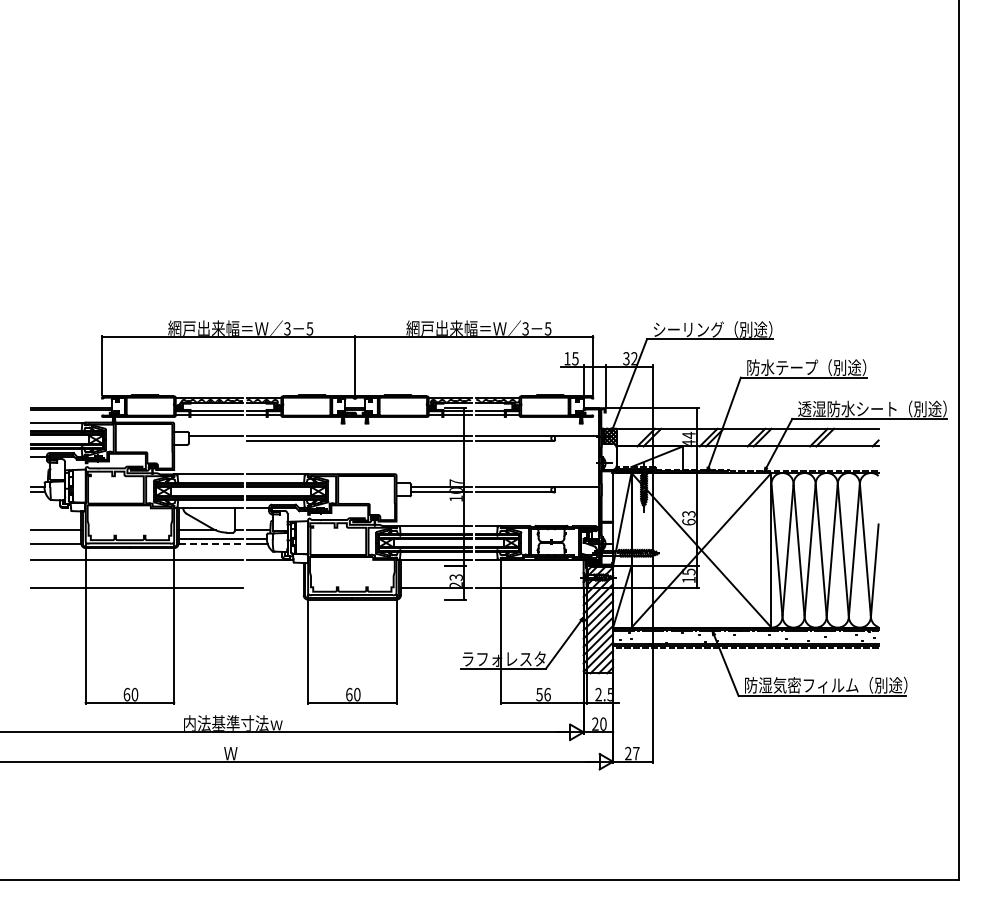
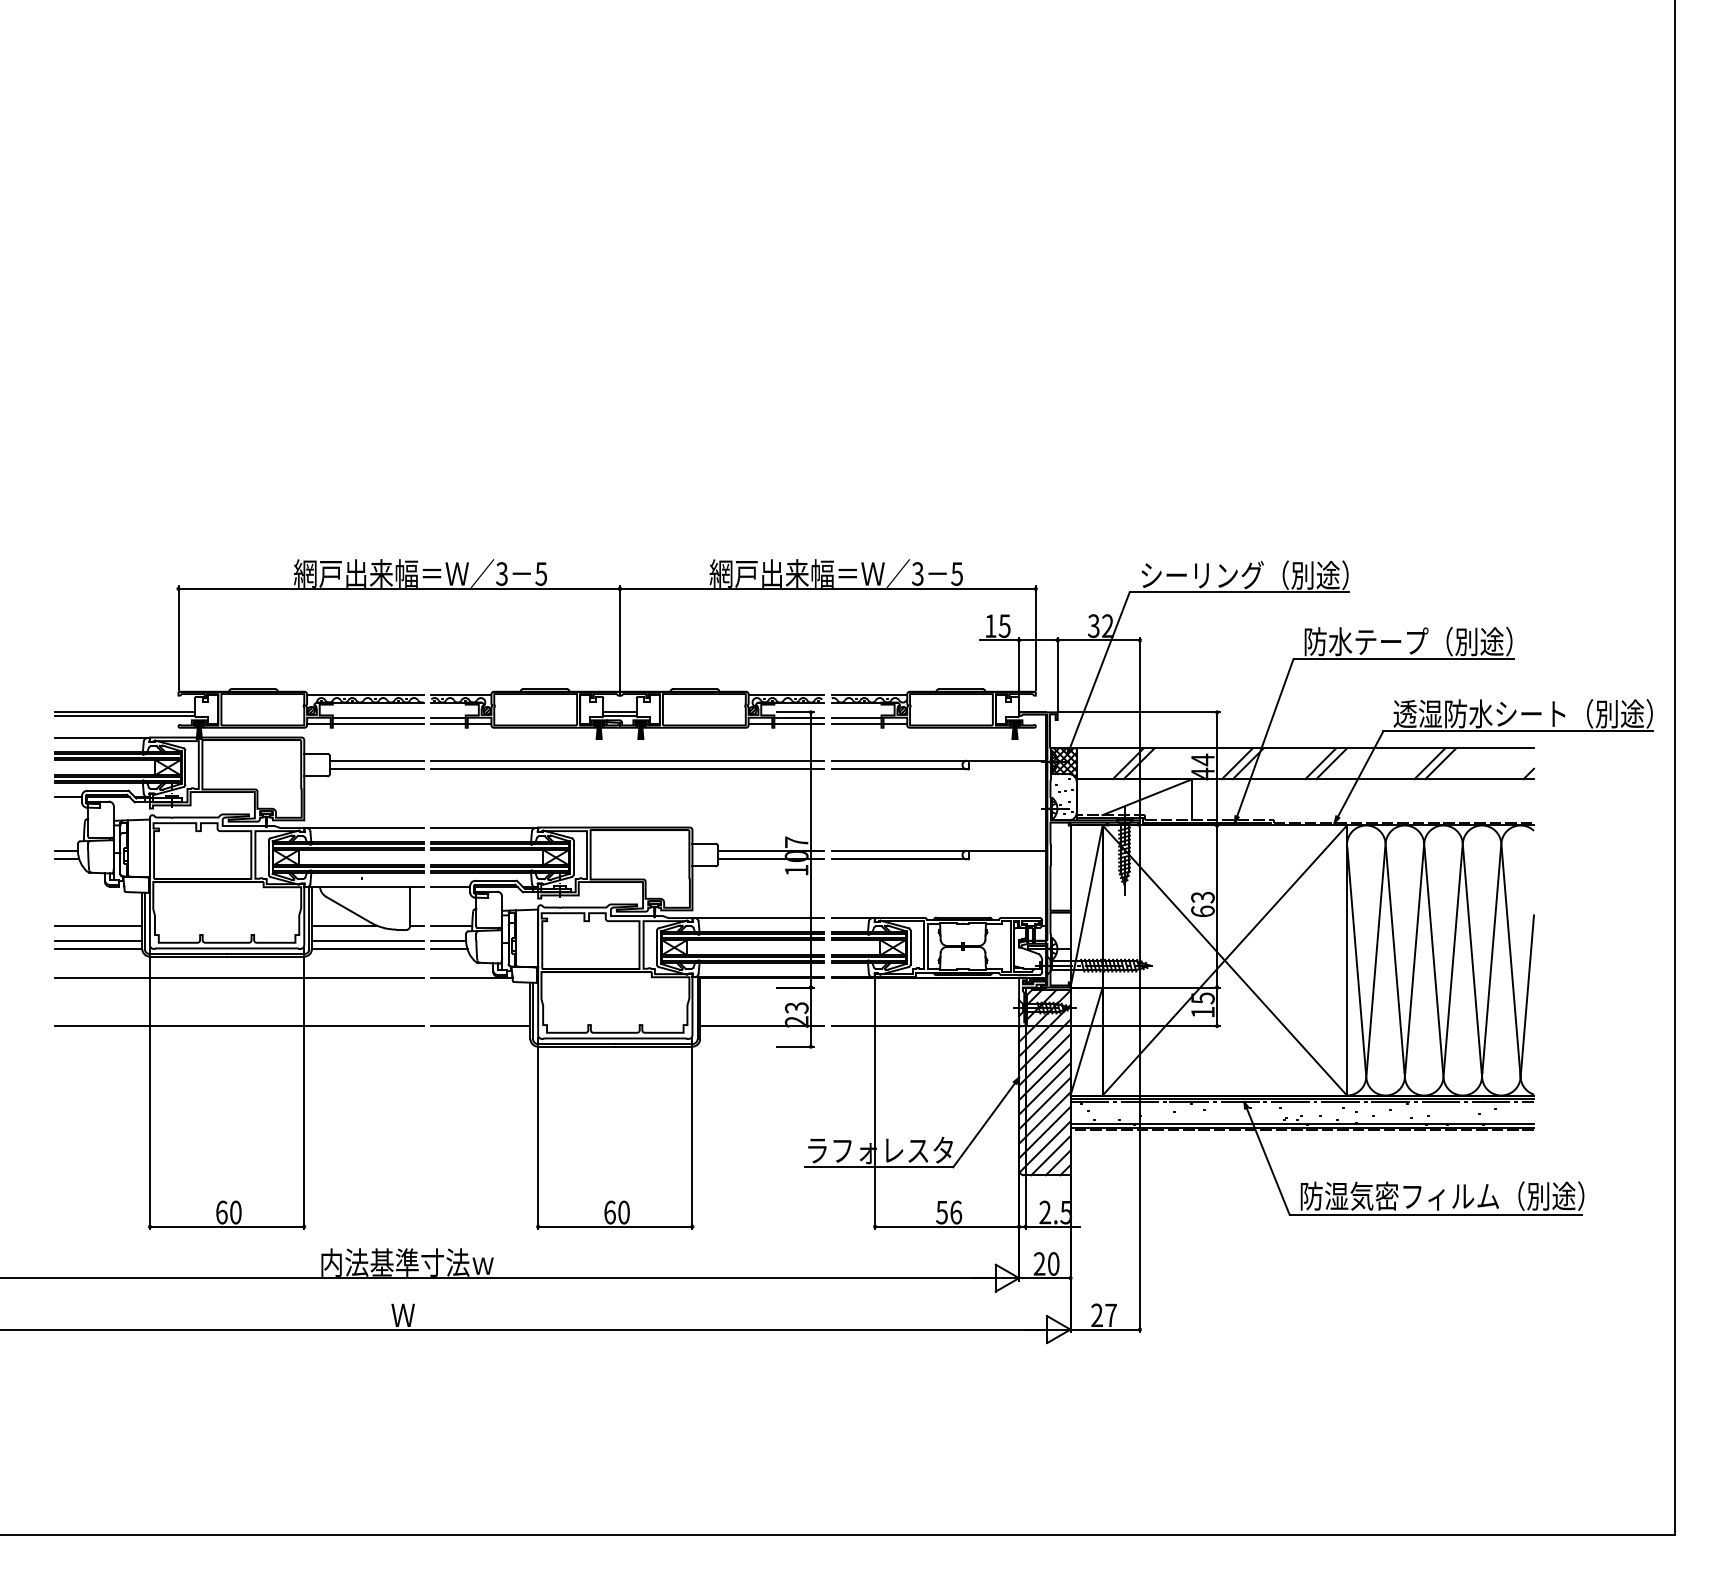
line: (215, 440) -> (376, 768), added
line: (56, 538) -> (98, 939), added
line: (211, 543) -> (369, 948), dashed -> solid
line: (274, 587) -> (479, 1025), added

